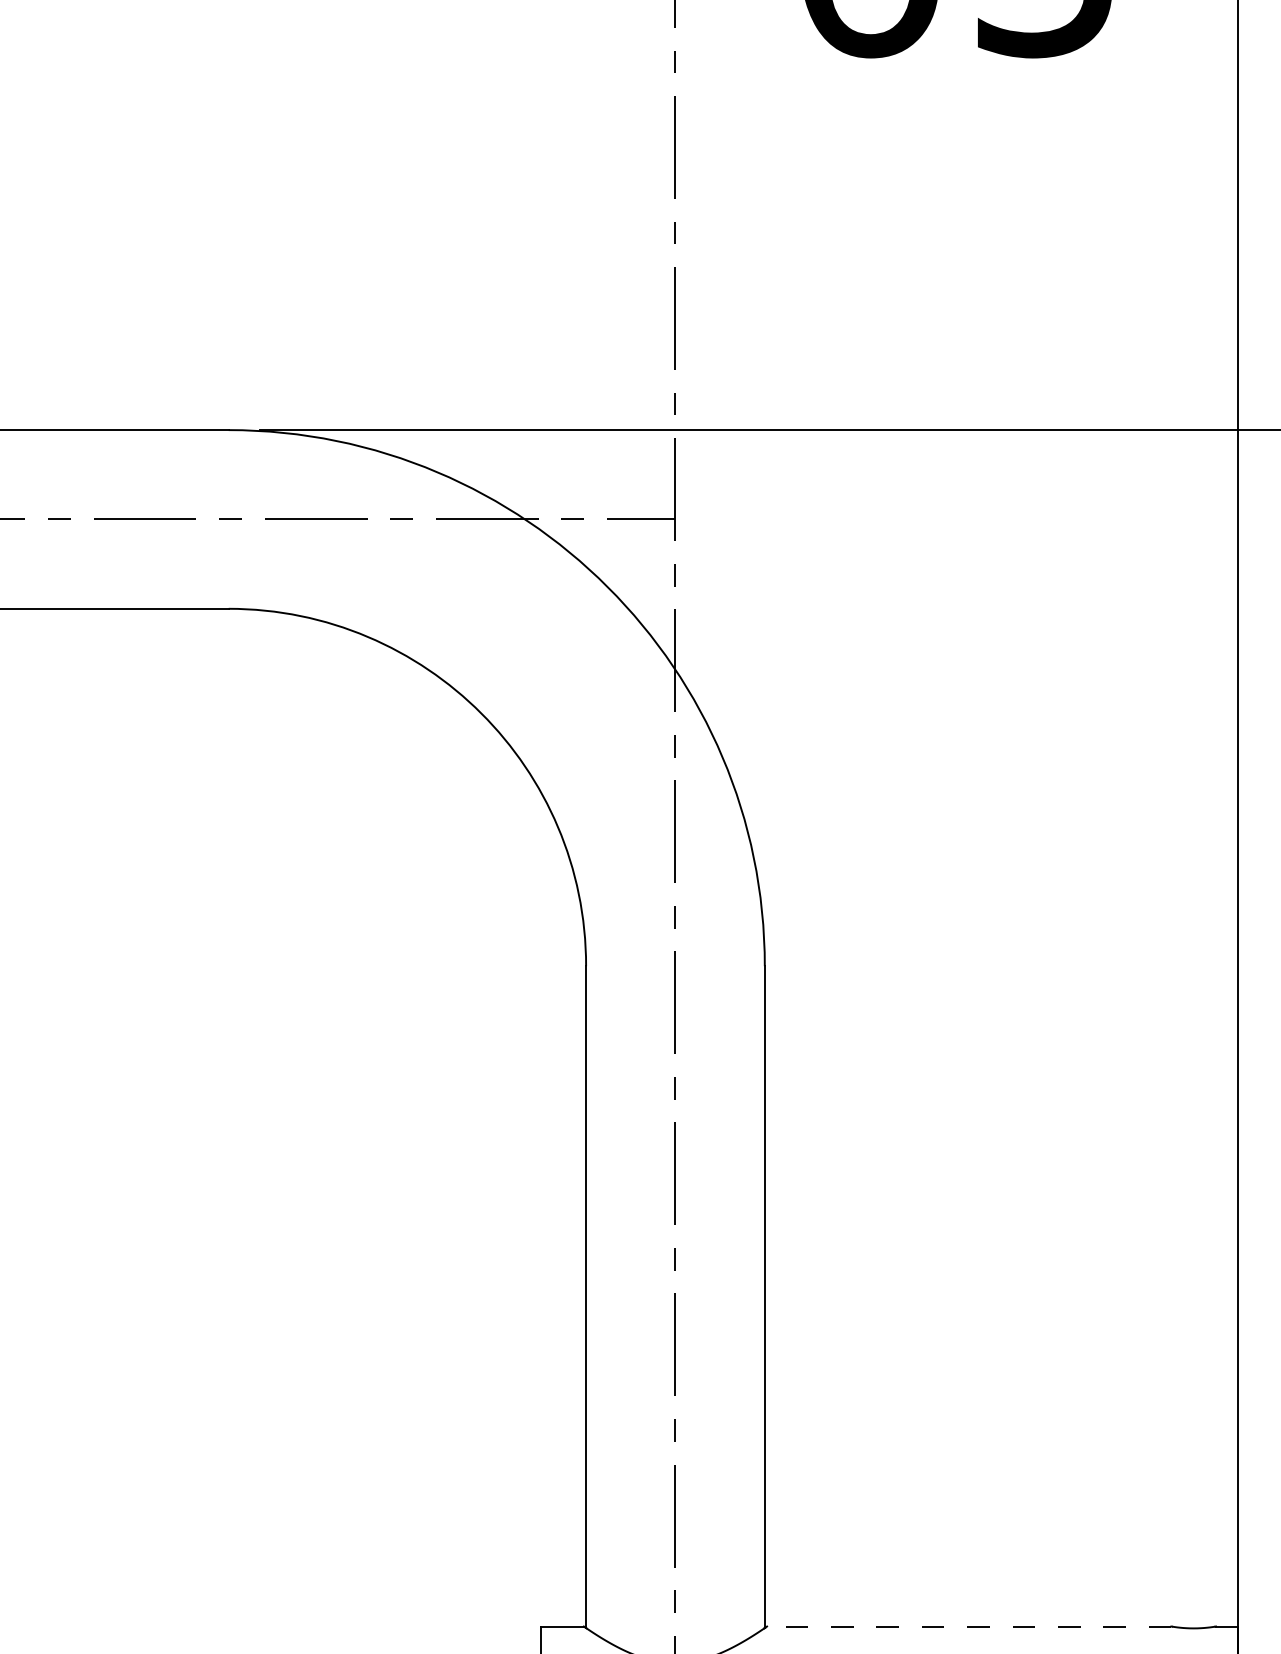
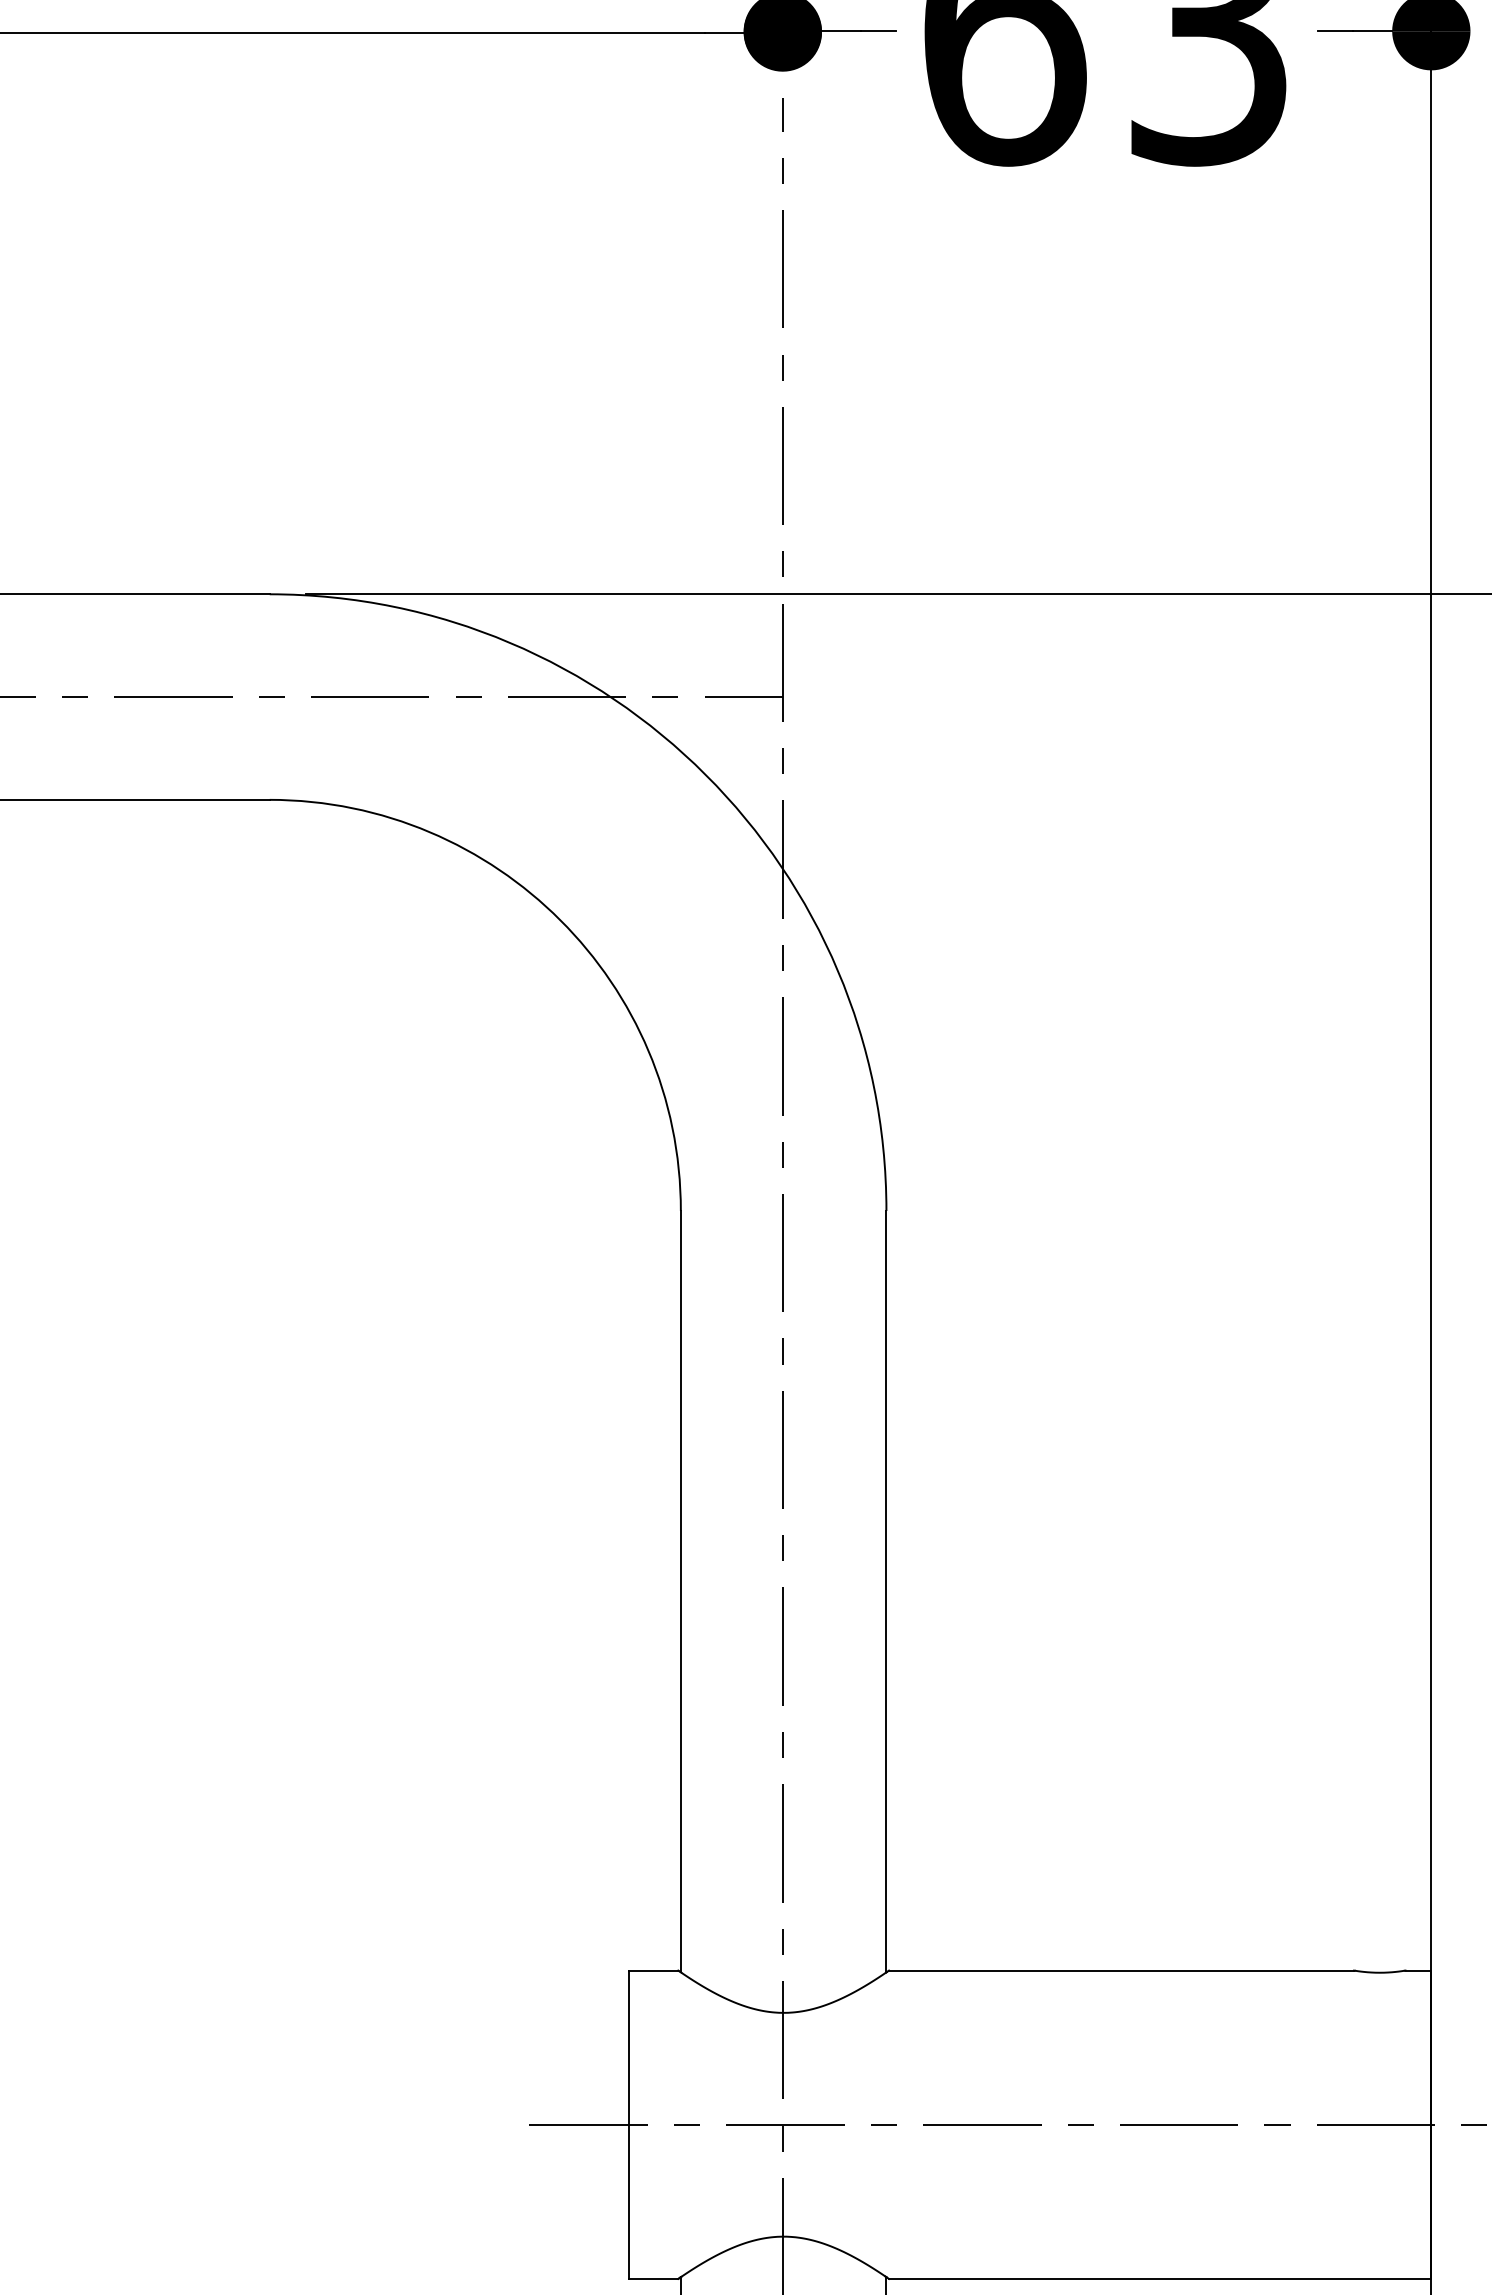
line: (969, 1626) -> (1121, 1970), dashed -> solid

